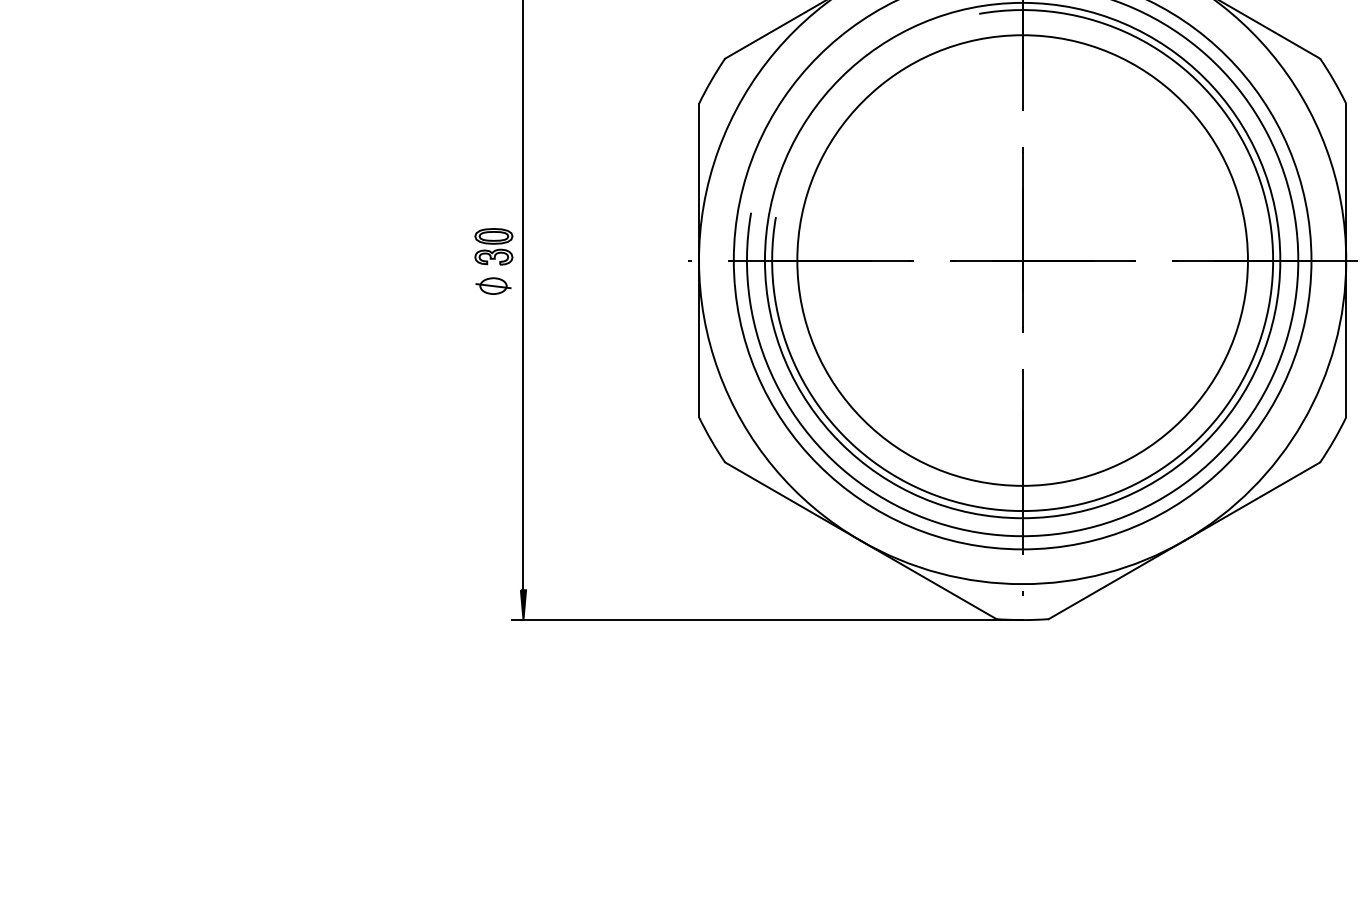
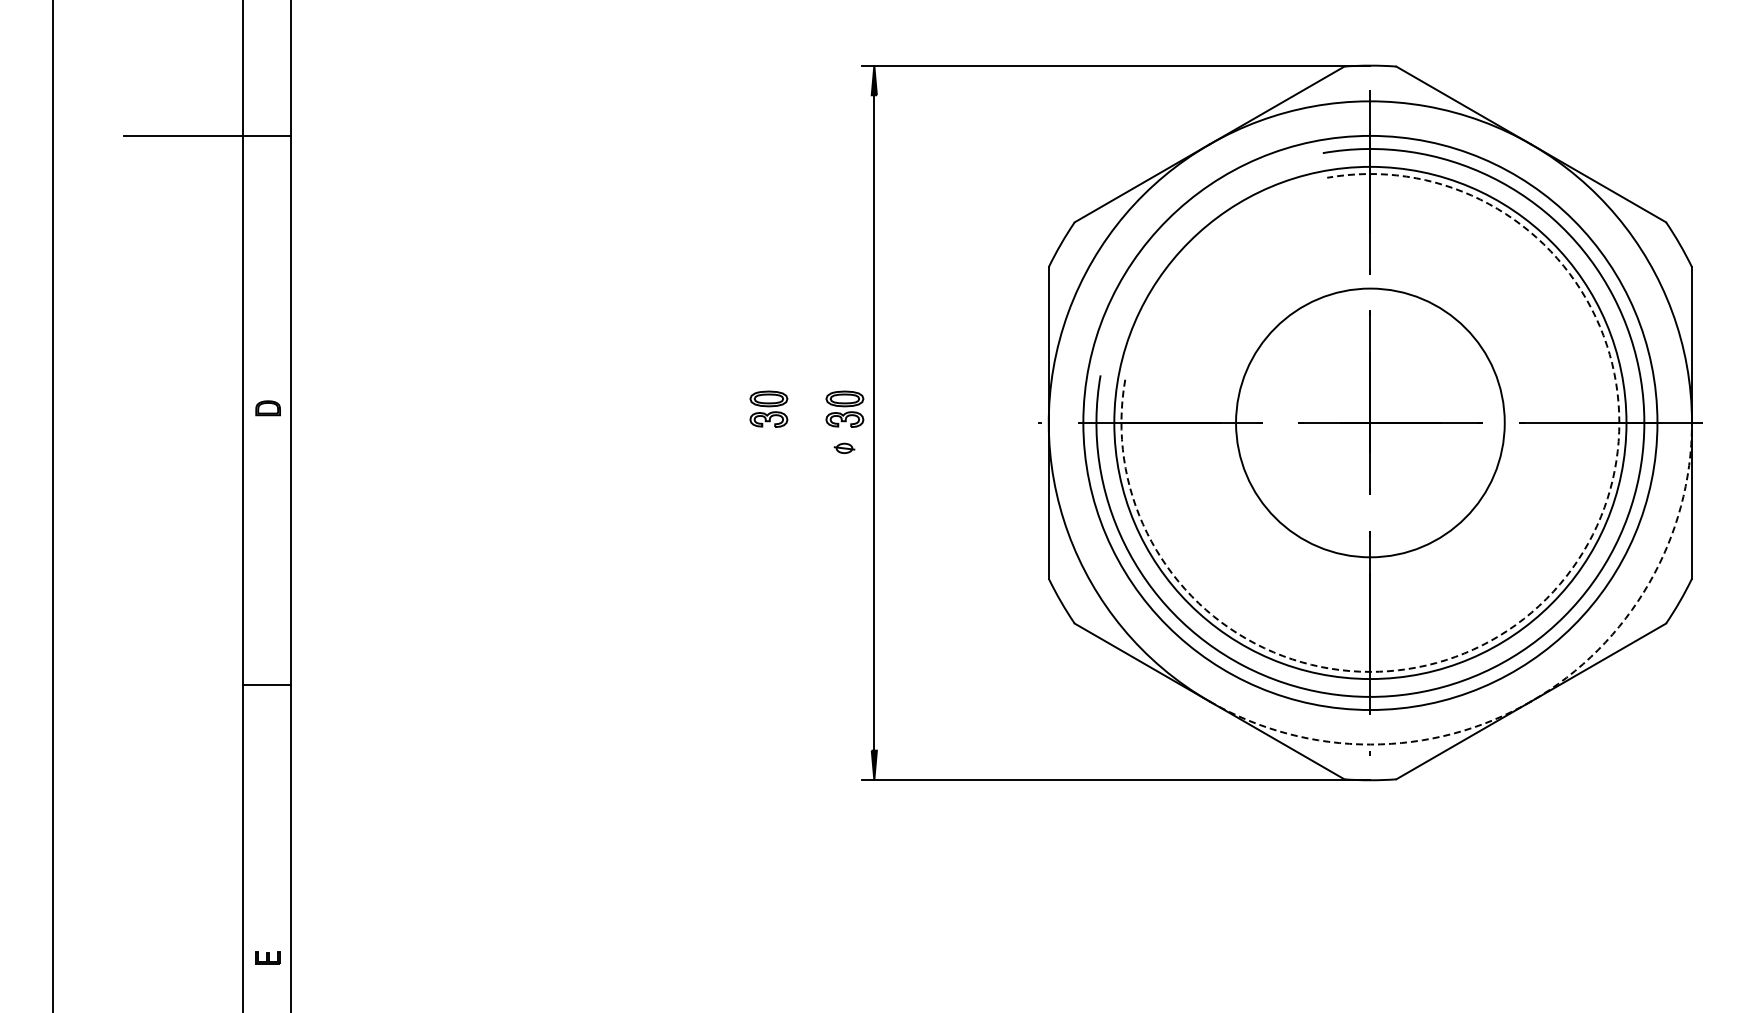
part: (417, 246) -> (768, 408), added
circle: (1022, 260) -> (1370, 422), size x0.6
part: (493, 286) -> (844, 448), size x0.6
arc: (1199, 437) -> (1546, 598), solid -> dashed
arc: (1184, 540) -> (1531, 701), solid -> dashed

